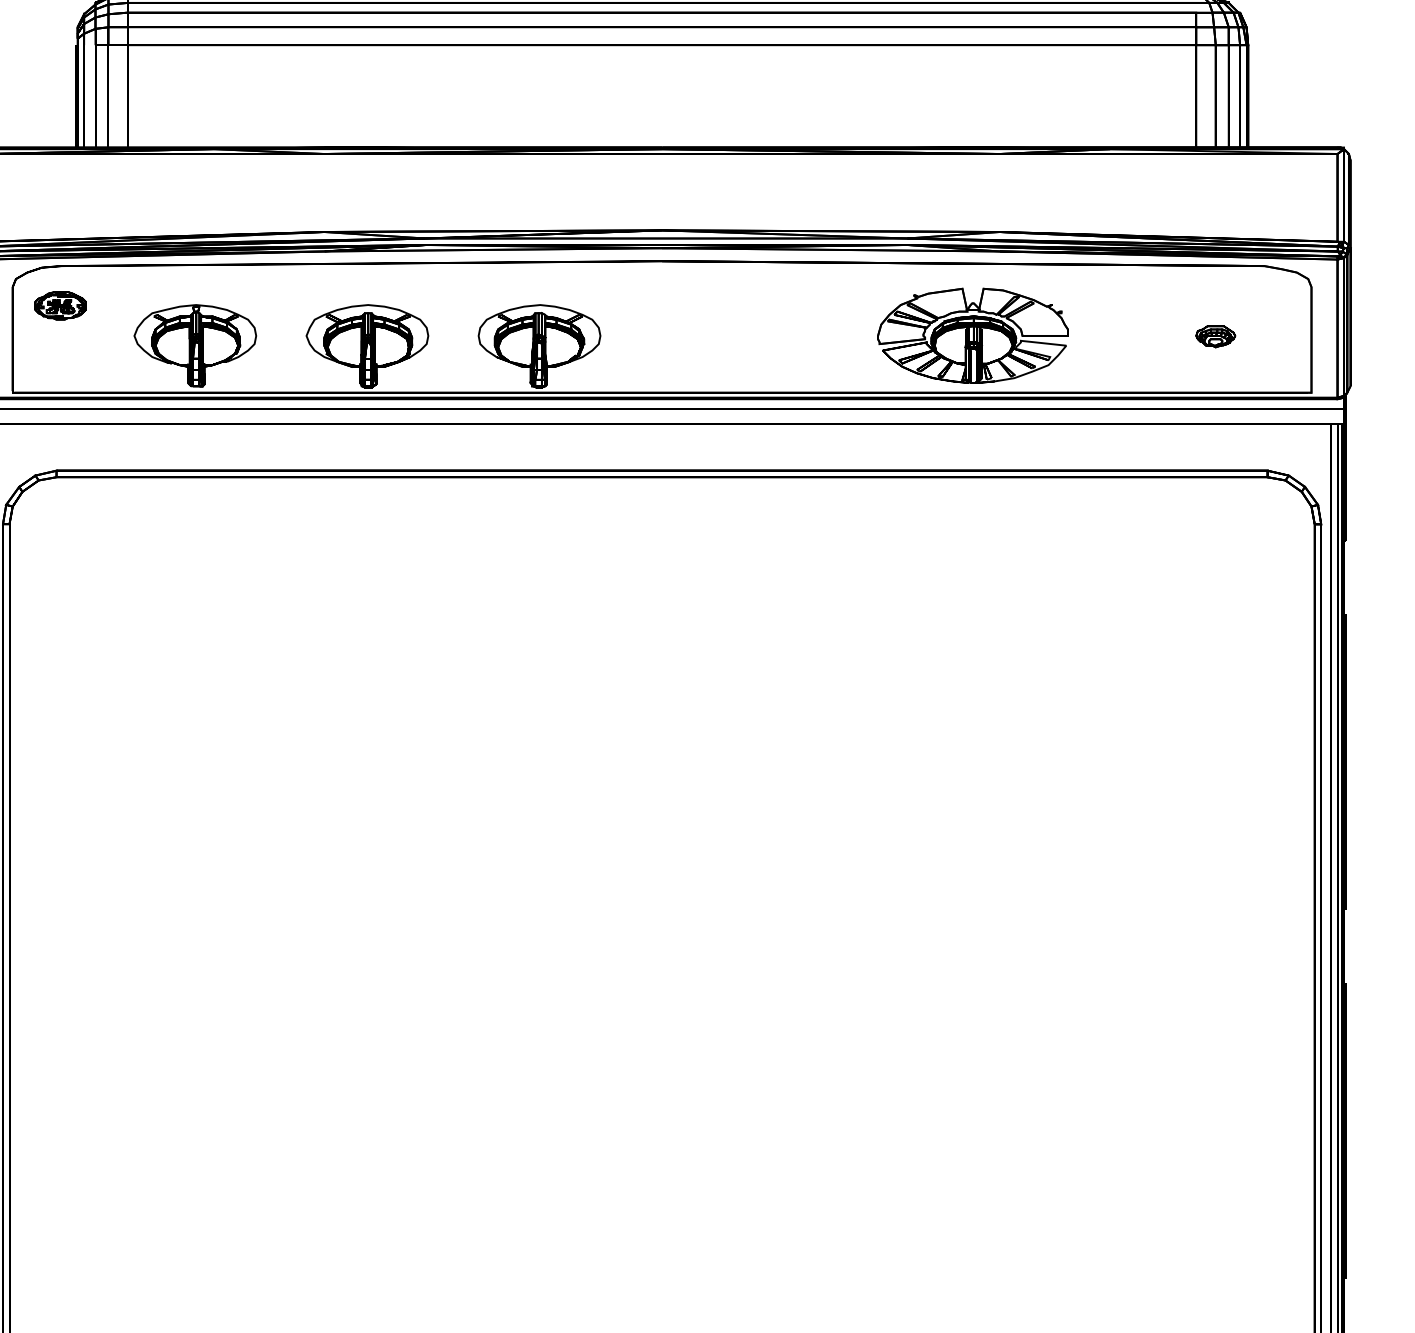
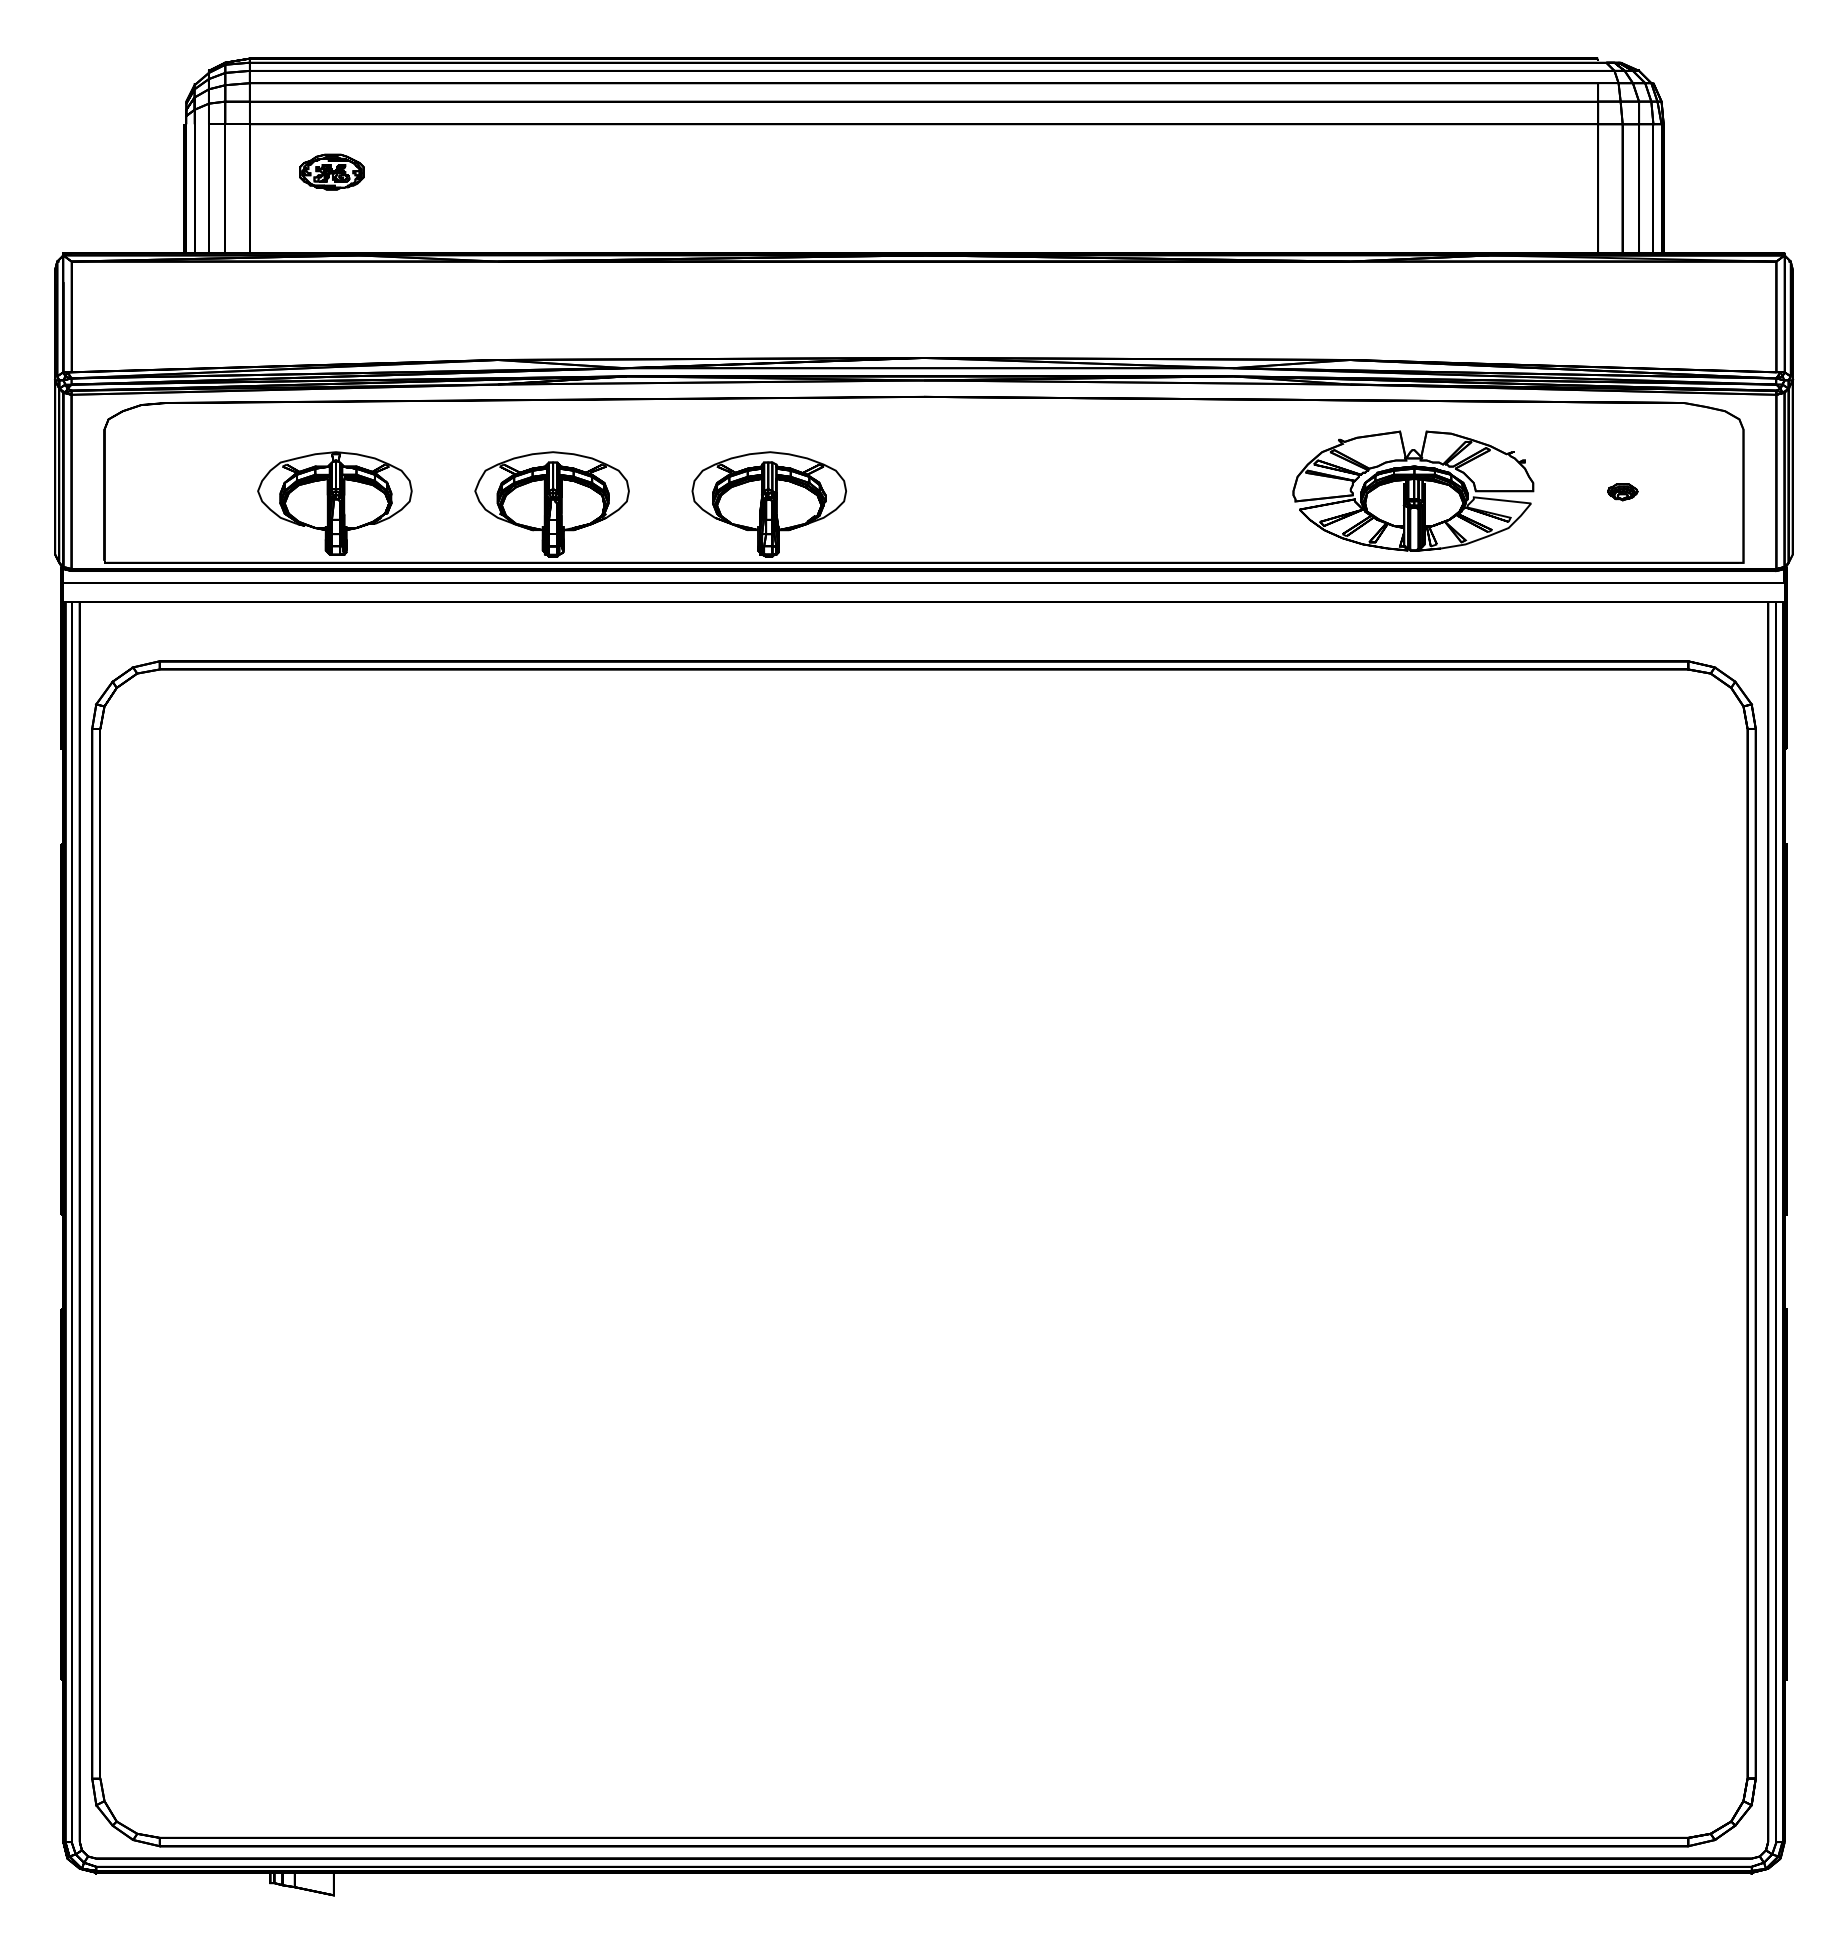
part: (60, 305) -> (331, 171), moved
part: (973, 335) -> (1413, 490), moved
part: (1215, 336) -> (1622, 492), size x0.6

